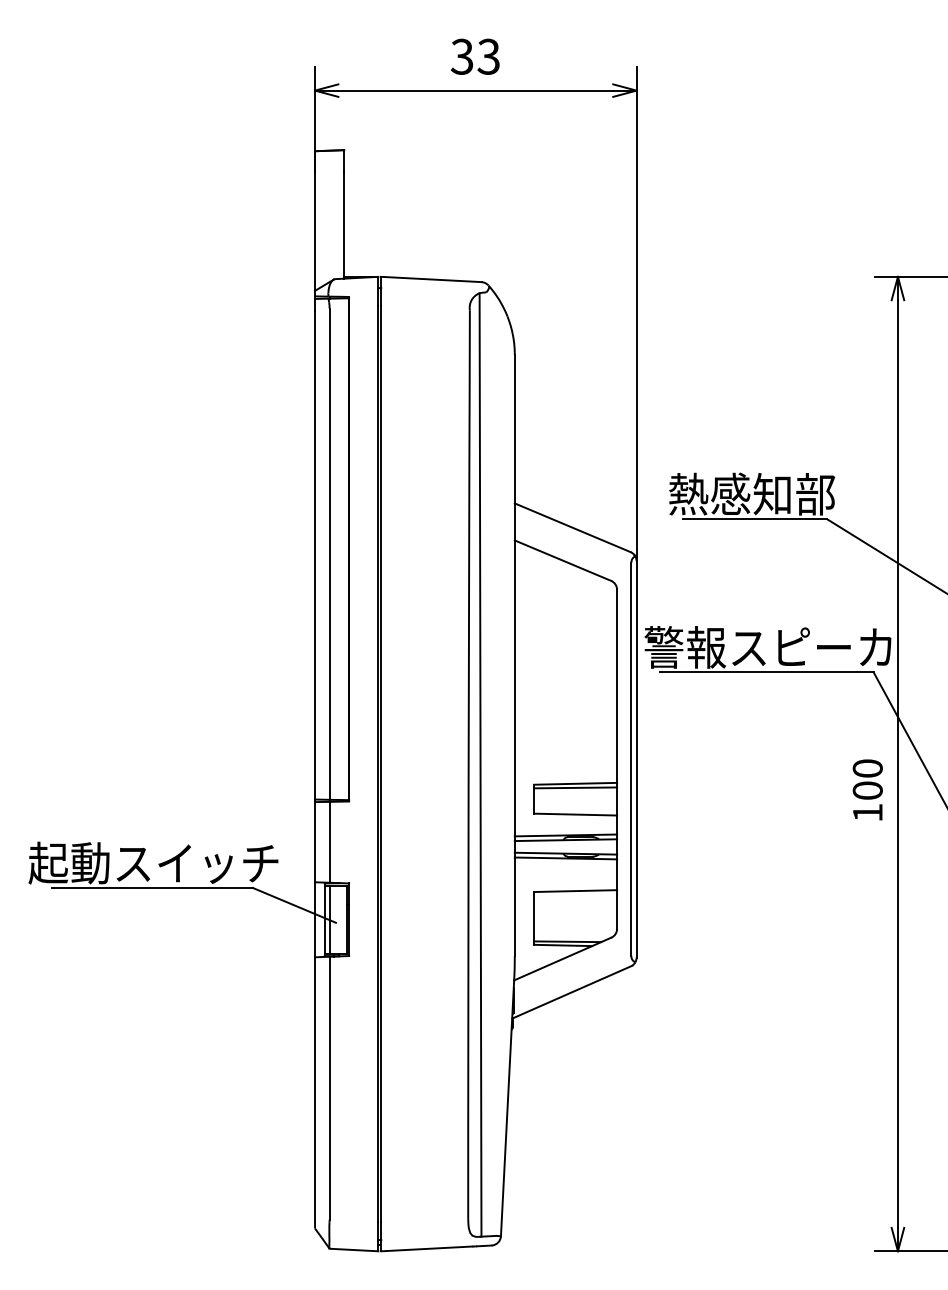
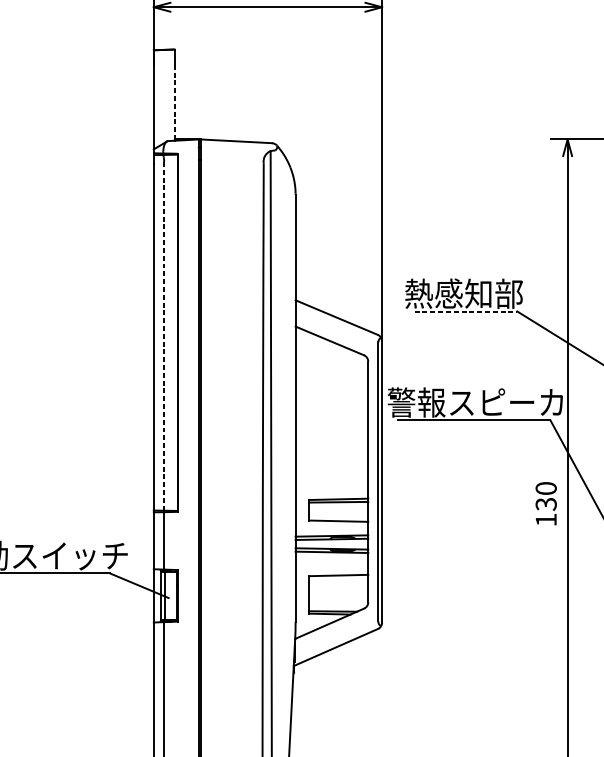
line: (344, 224) -> (174, 102), solid -> dashed
line: (755, 519) -> (466, 311), solid -> dashed
line: (329, 554) -> (164, 336), solid -> dashed
text: (867, 790) -> (546, 504), 100 -> 130

